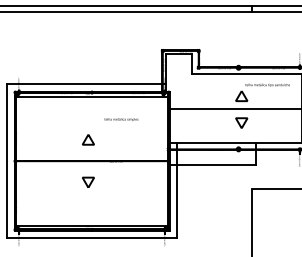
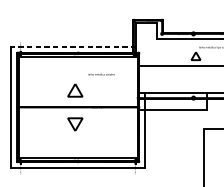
line: (86, 84) -> (73, 47), solid -> dashed
part: (241, 122) -> (195, 76), removed
part: (88, 139) -> (75, 90), size x1.6
part: (88, 181) -> (75, 123), size x1.6

